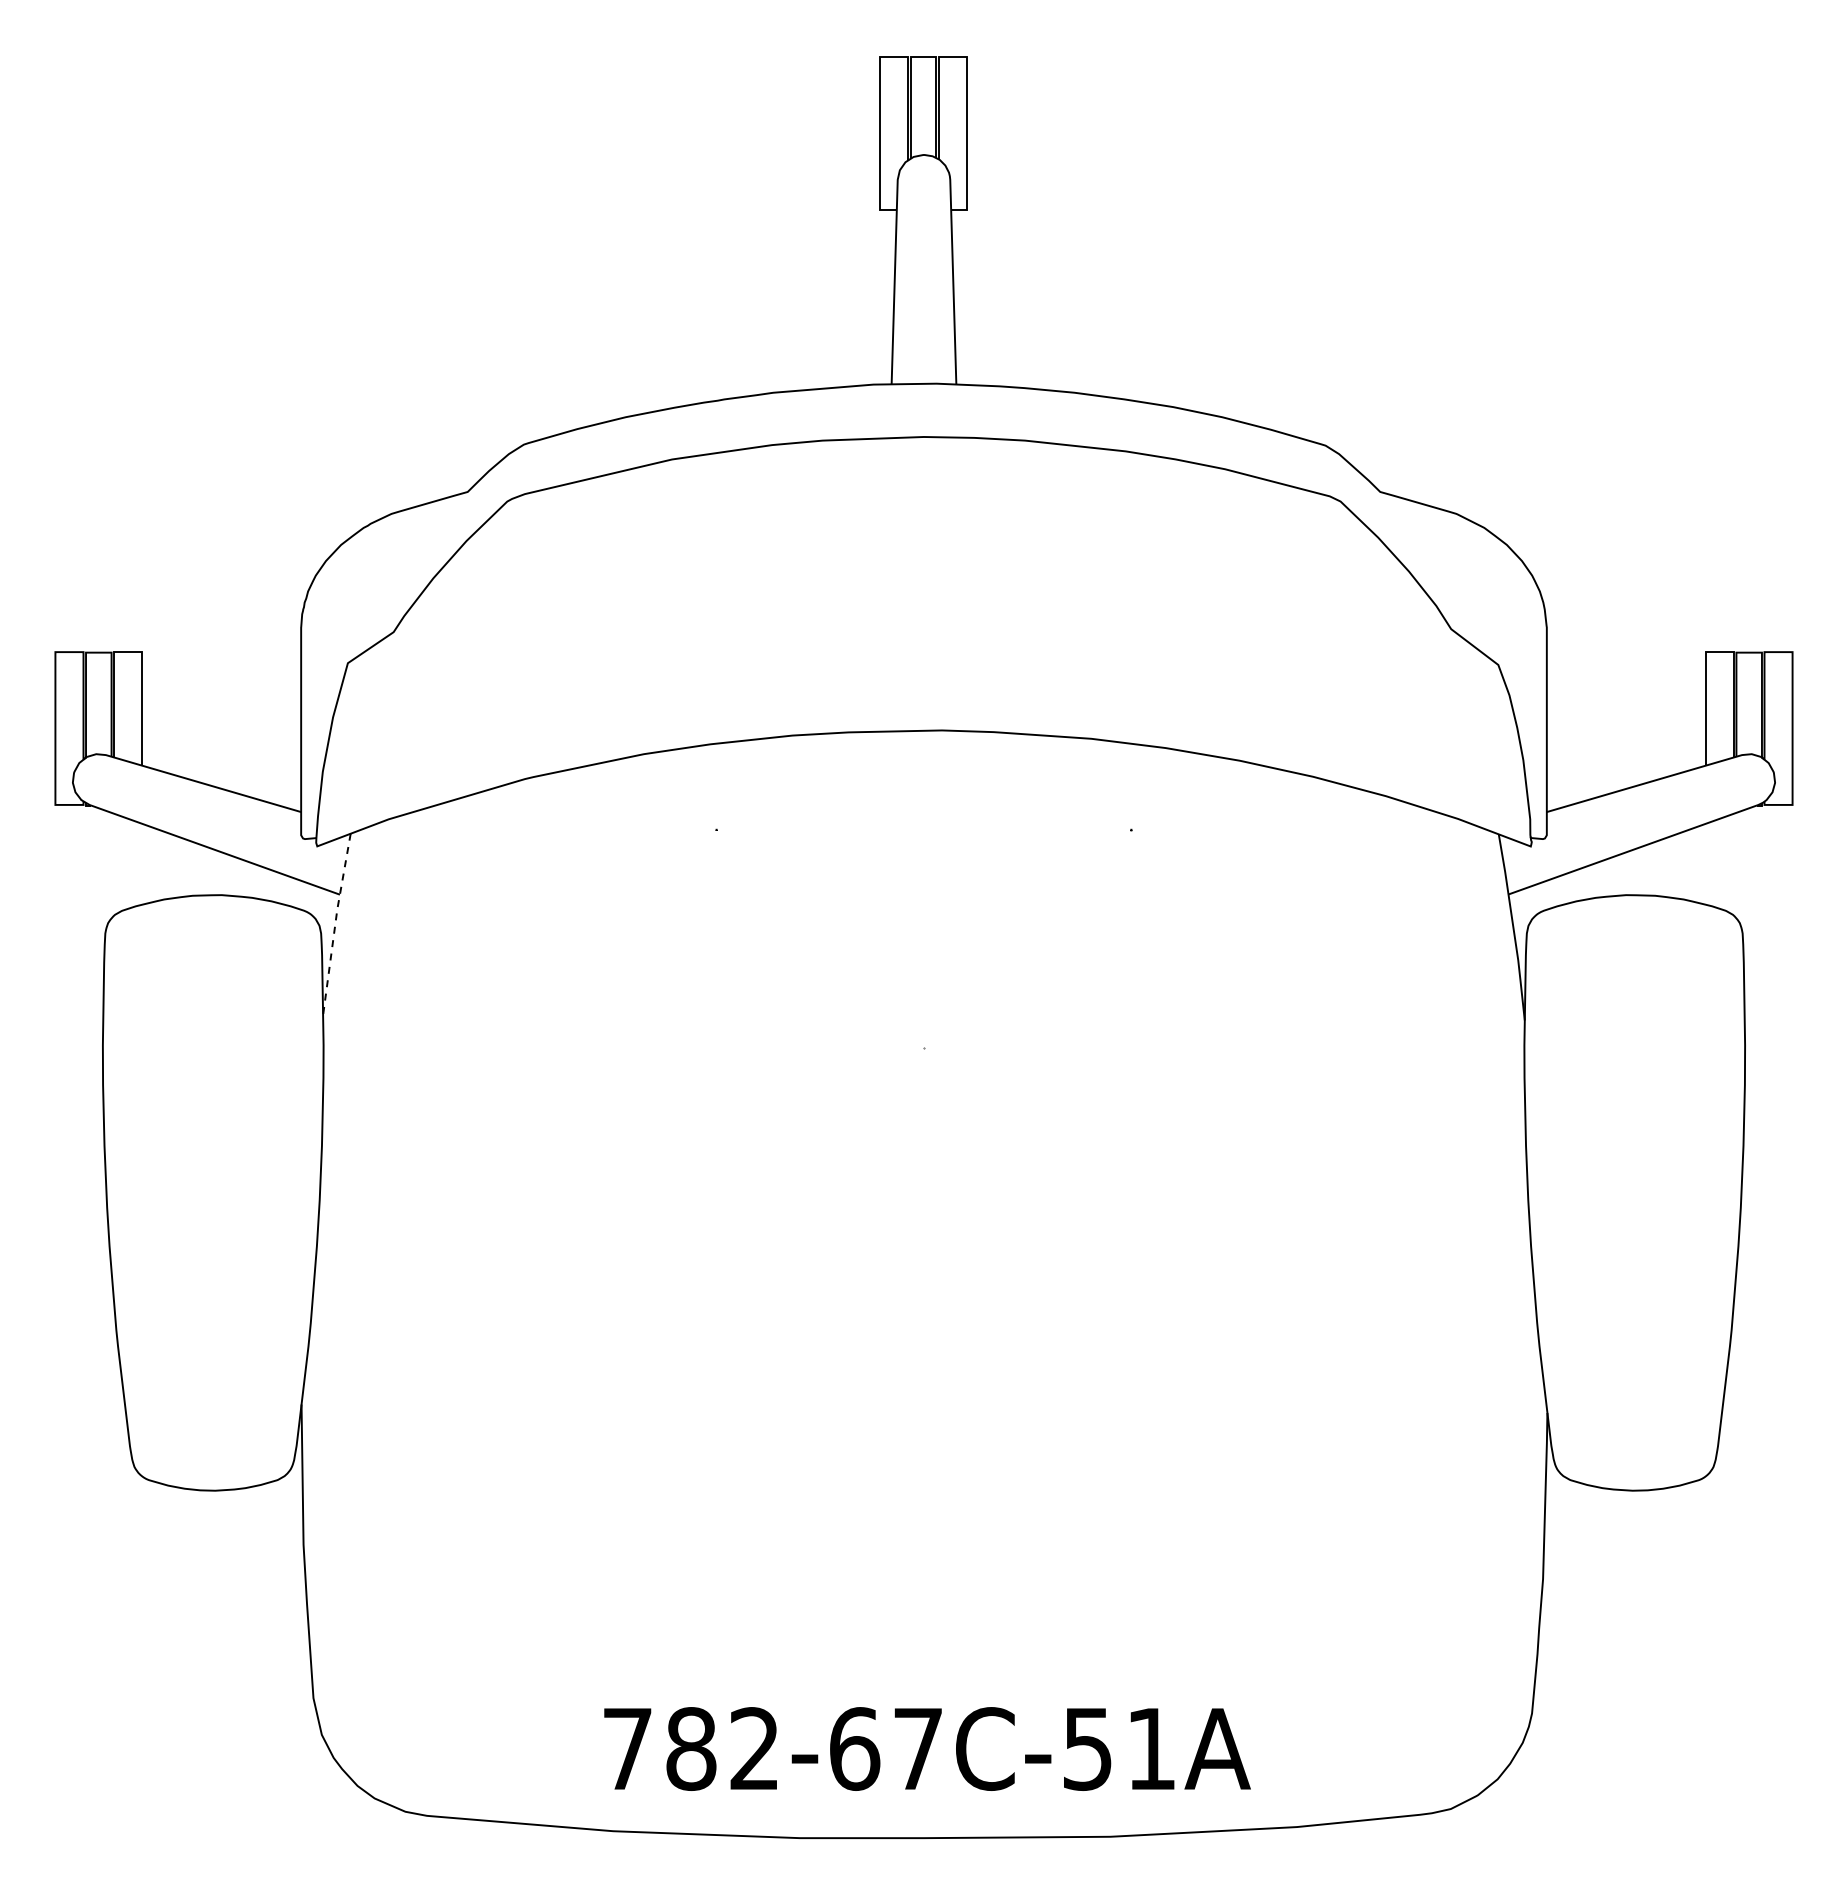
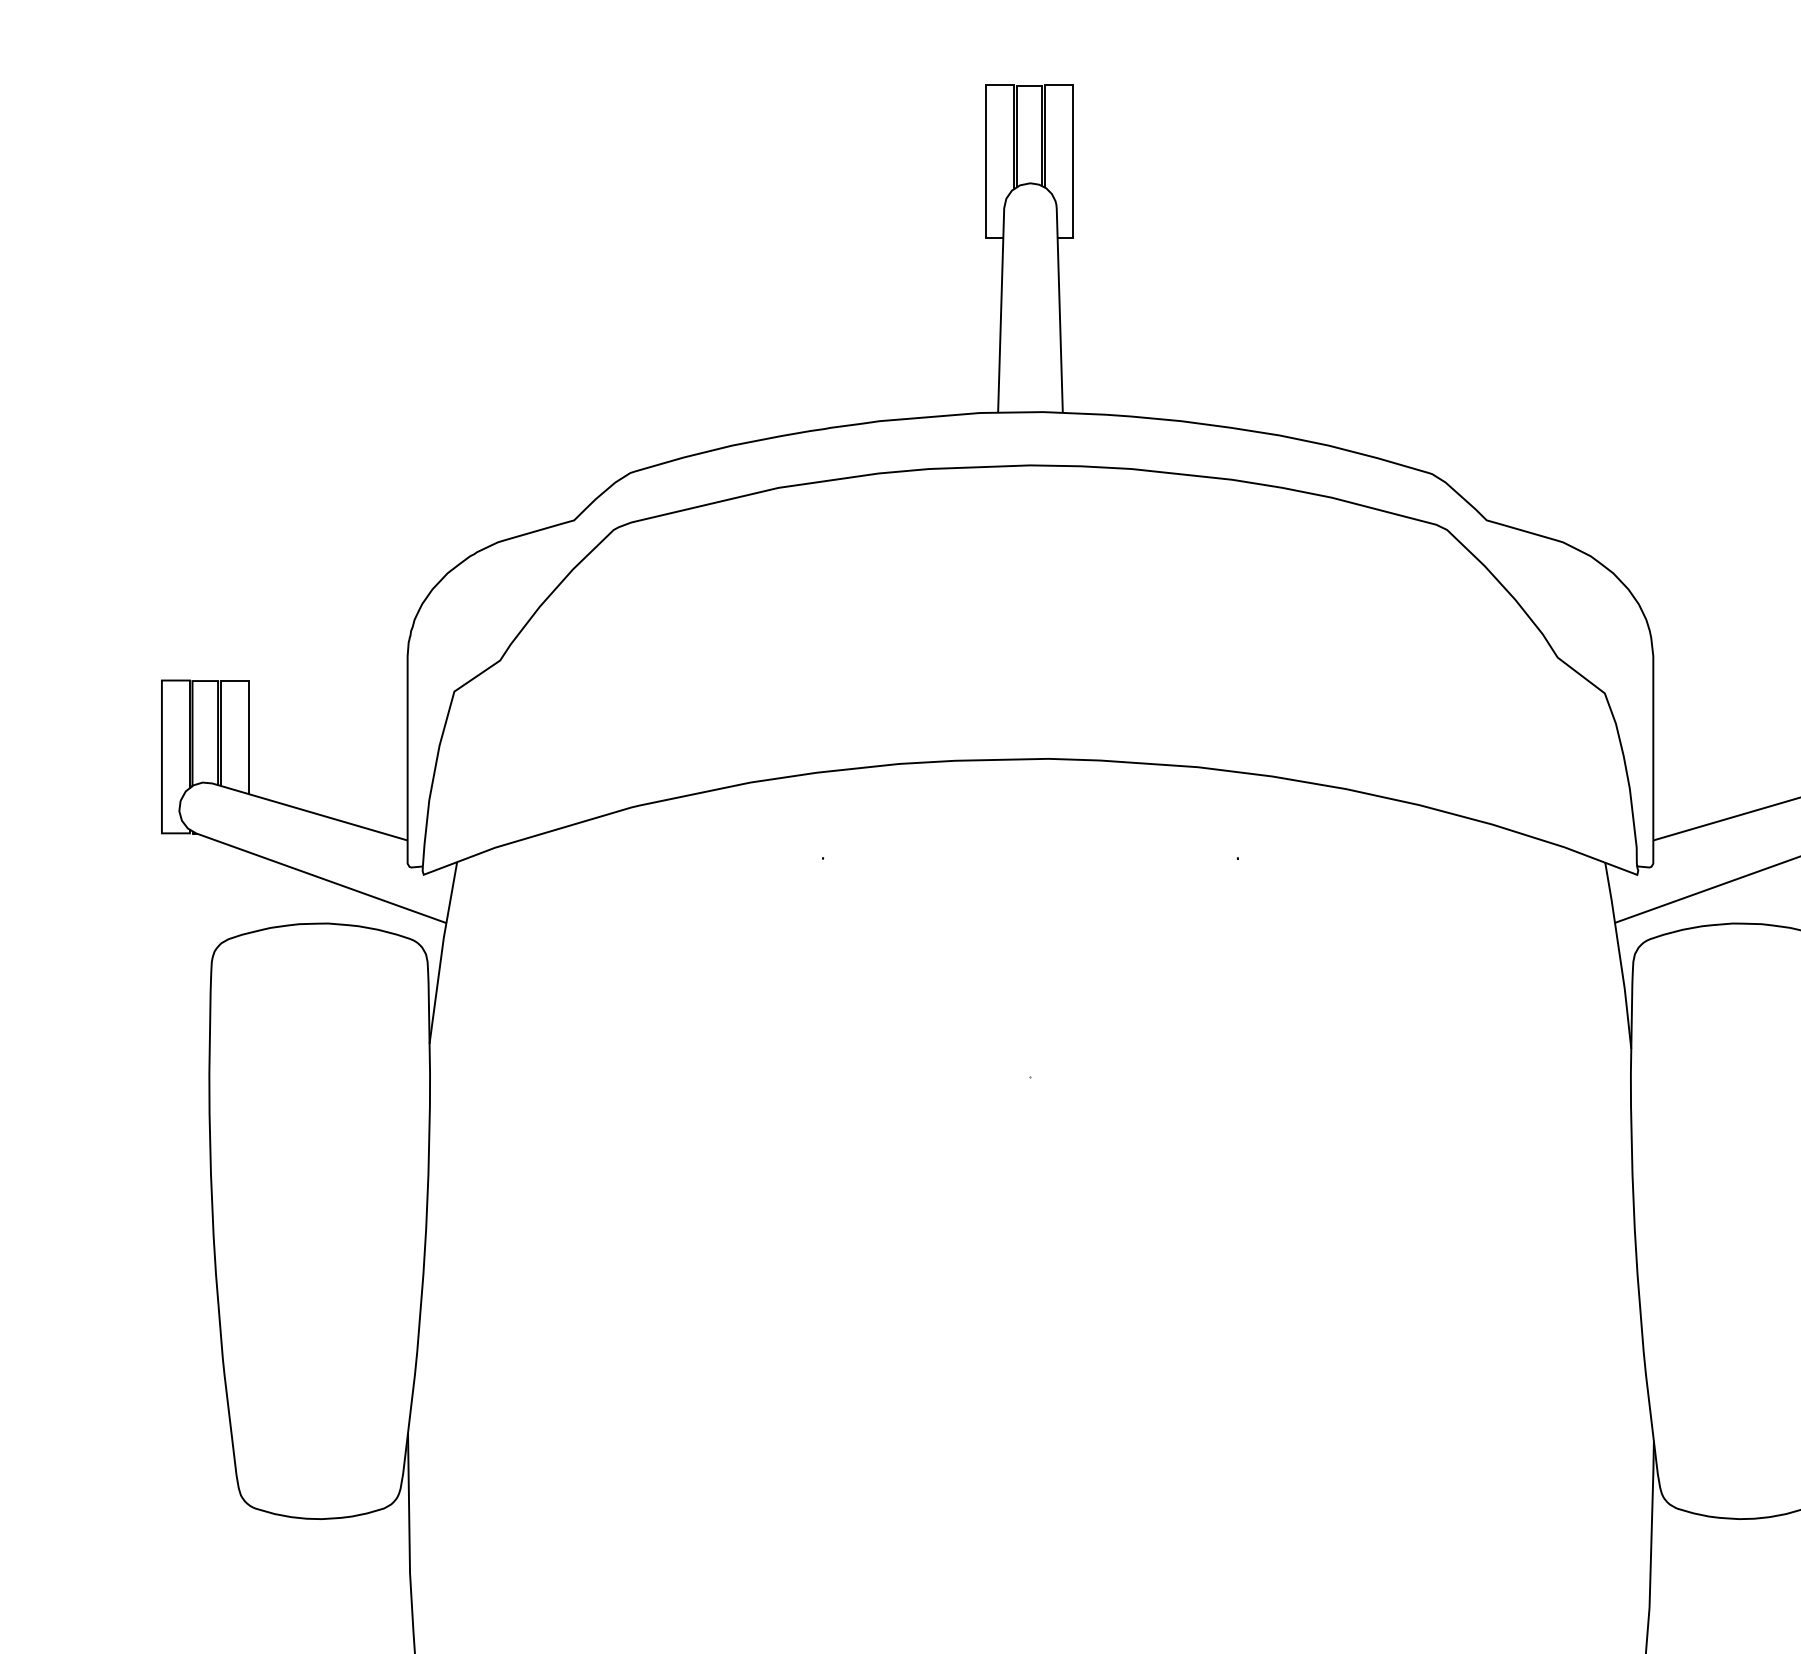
line: (335, 924) -> (441, 952), dashed -> solid

